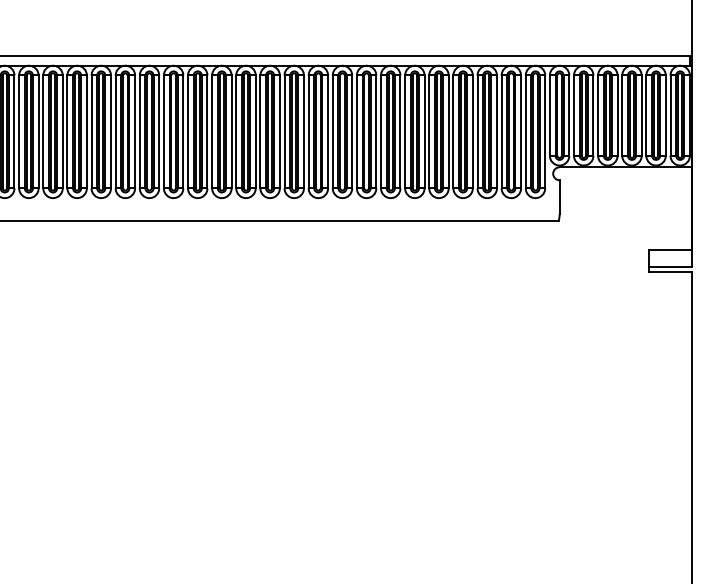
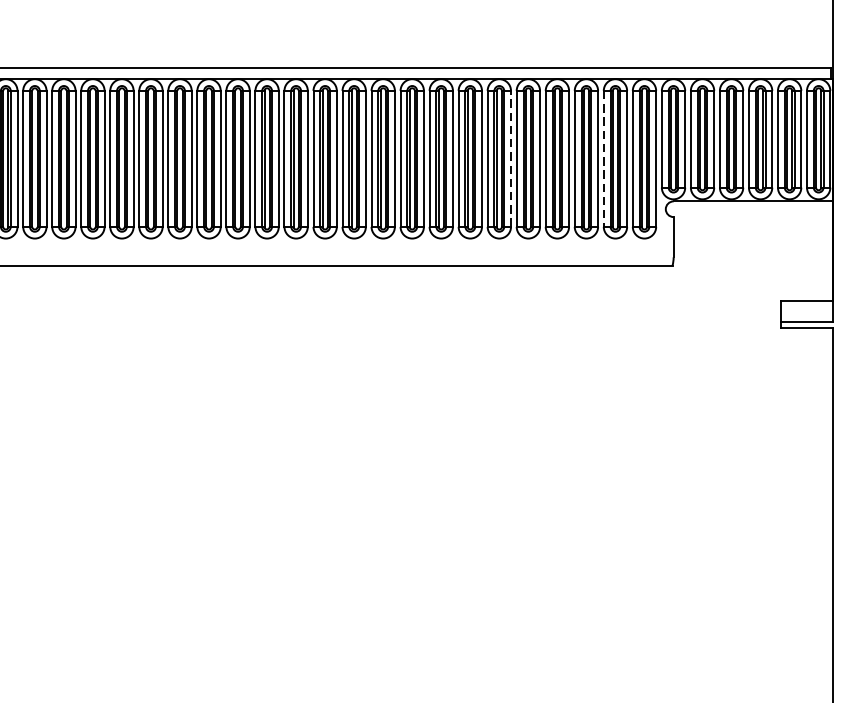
line: (424, 131) -> (510, 158), solid -> dashed
line: (501, 131) -> (603, 158), solid -> dashed

